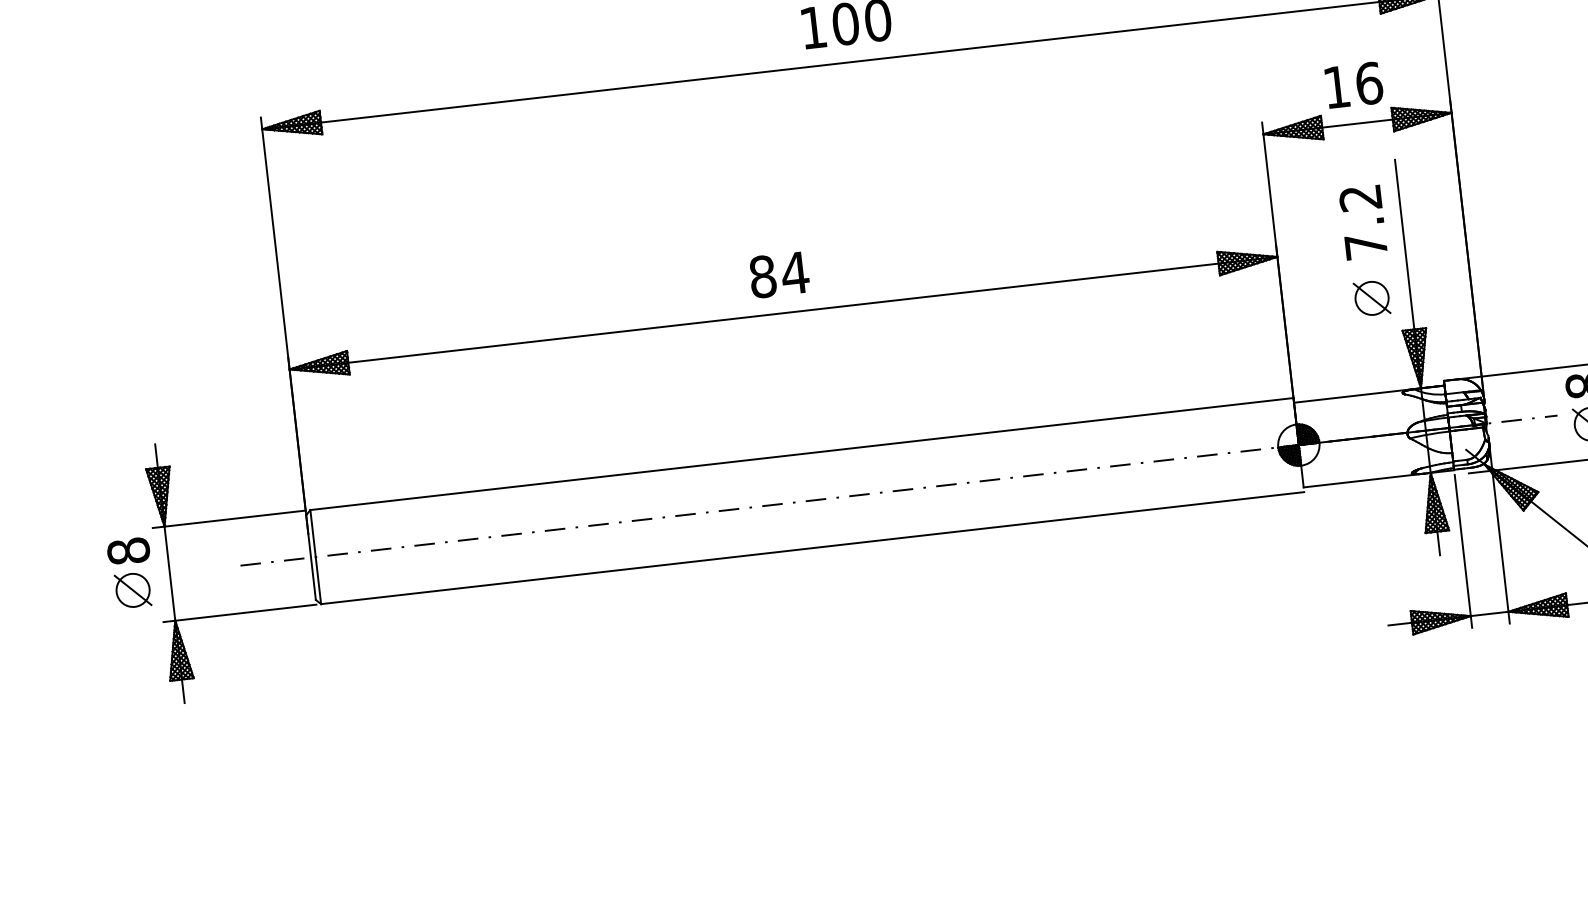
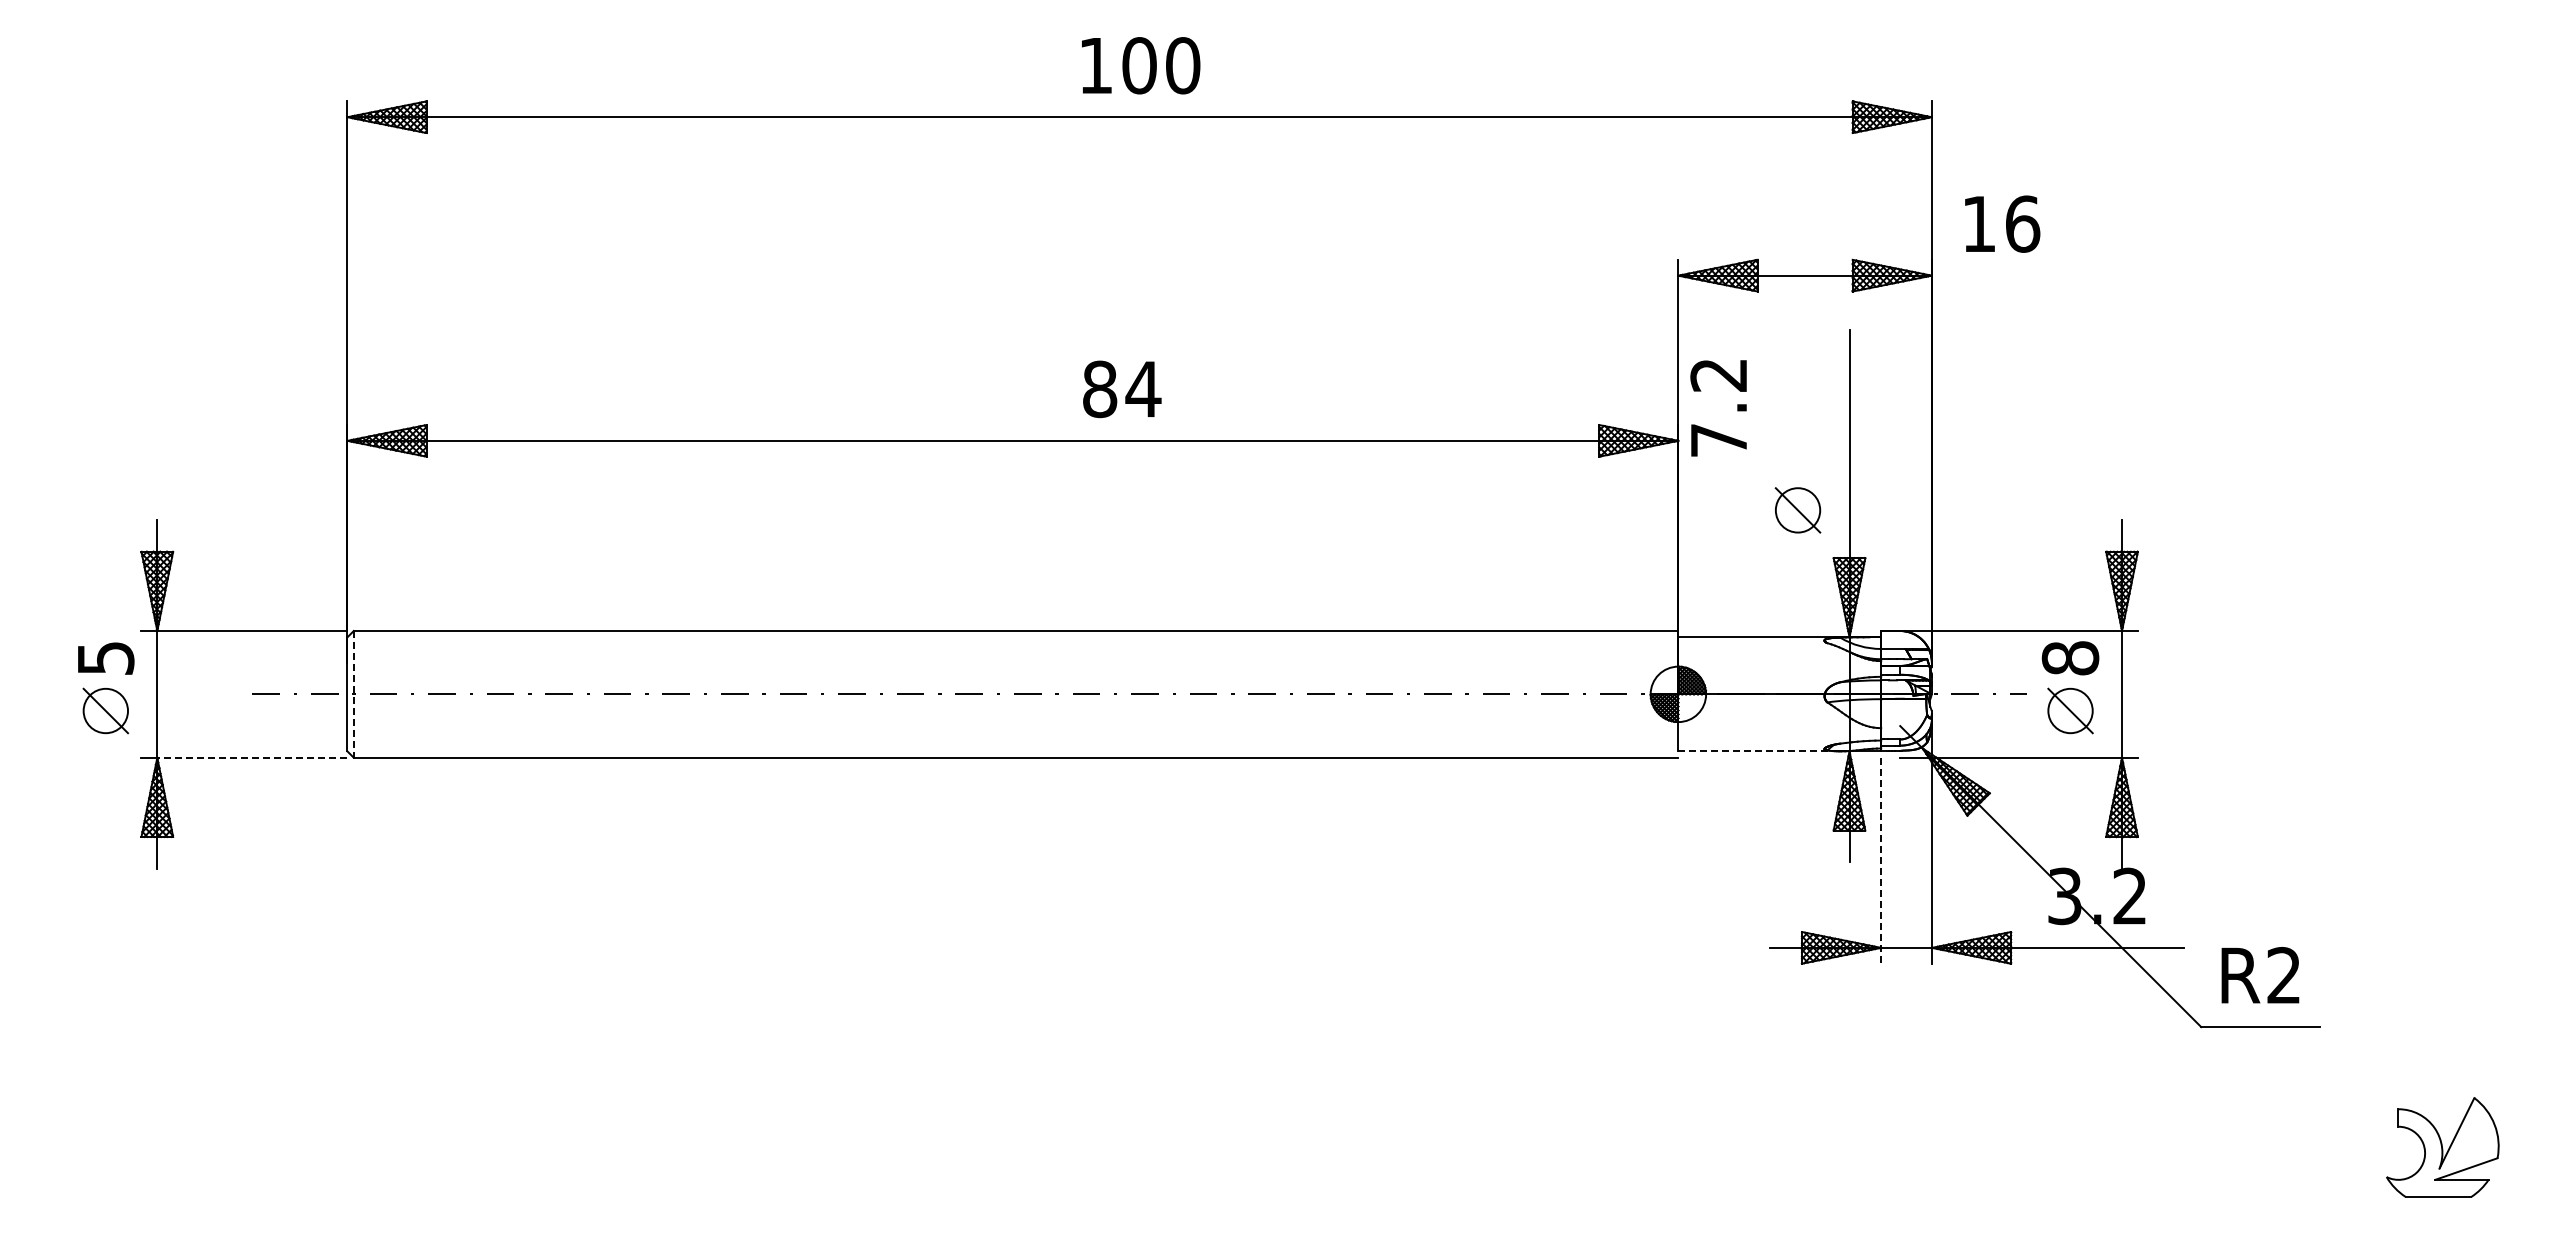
text: (1354, 84) -> (2002, 223), moved
text: (1363, 222) -> (1718, 408), moved
text: (779, 275) -> (1122, 389), moved
line: (1364, 480) -> (1760, 751), solid -> dashed
text: (128, 551) -> (105, 658), 8 -> 5
line: (1463, 551) -> (1881, 860), solid -> dashed
line: (315, 557) -> (353, 694), solid -> dashed
line: (245, 612) -> (251, 757), solid -> dashed

